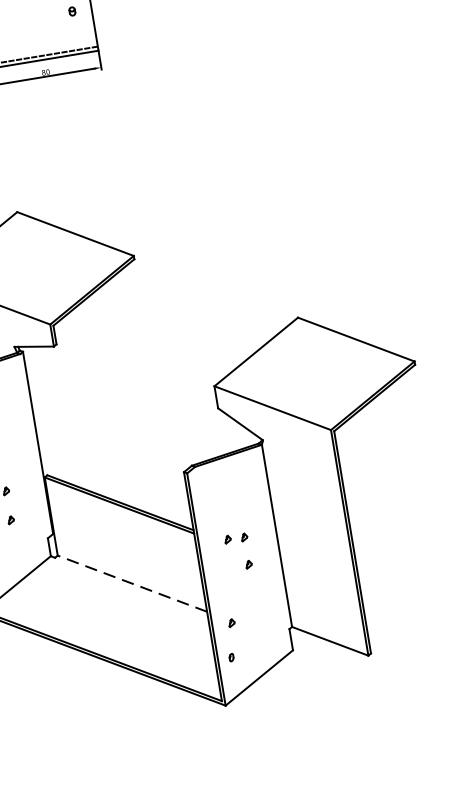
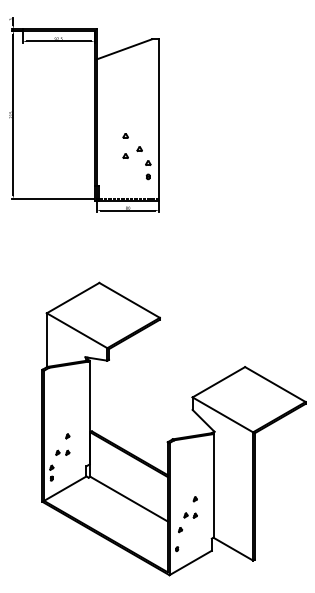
part: (235, 538) -> (190, 515), moved
line: (133, 584) -> (129, 499), dashed -> solid

